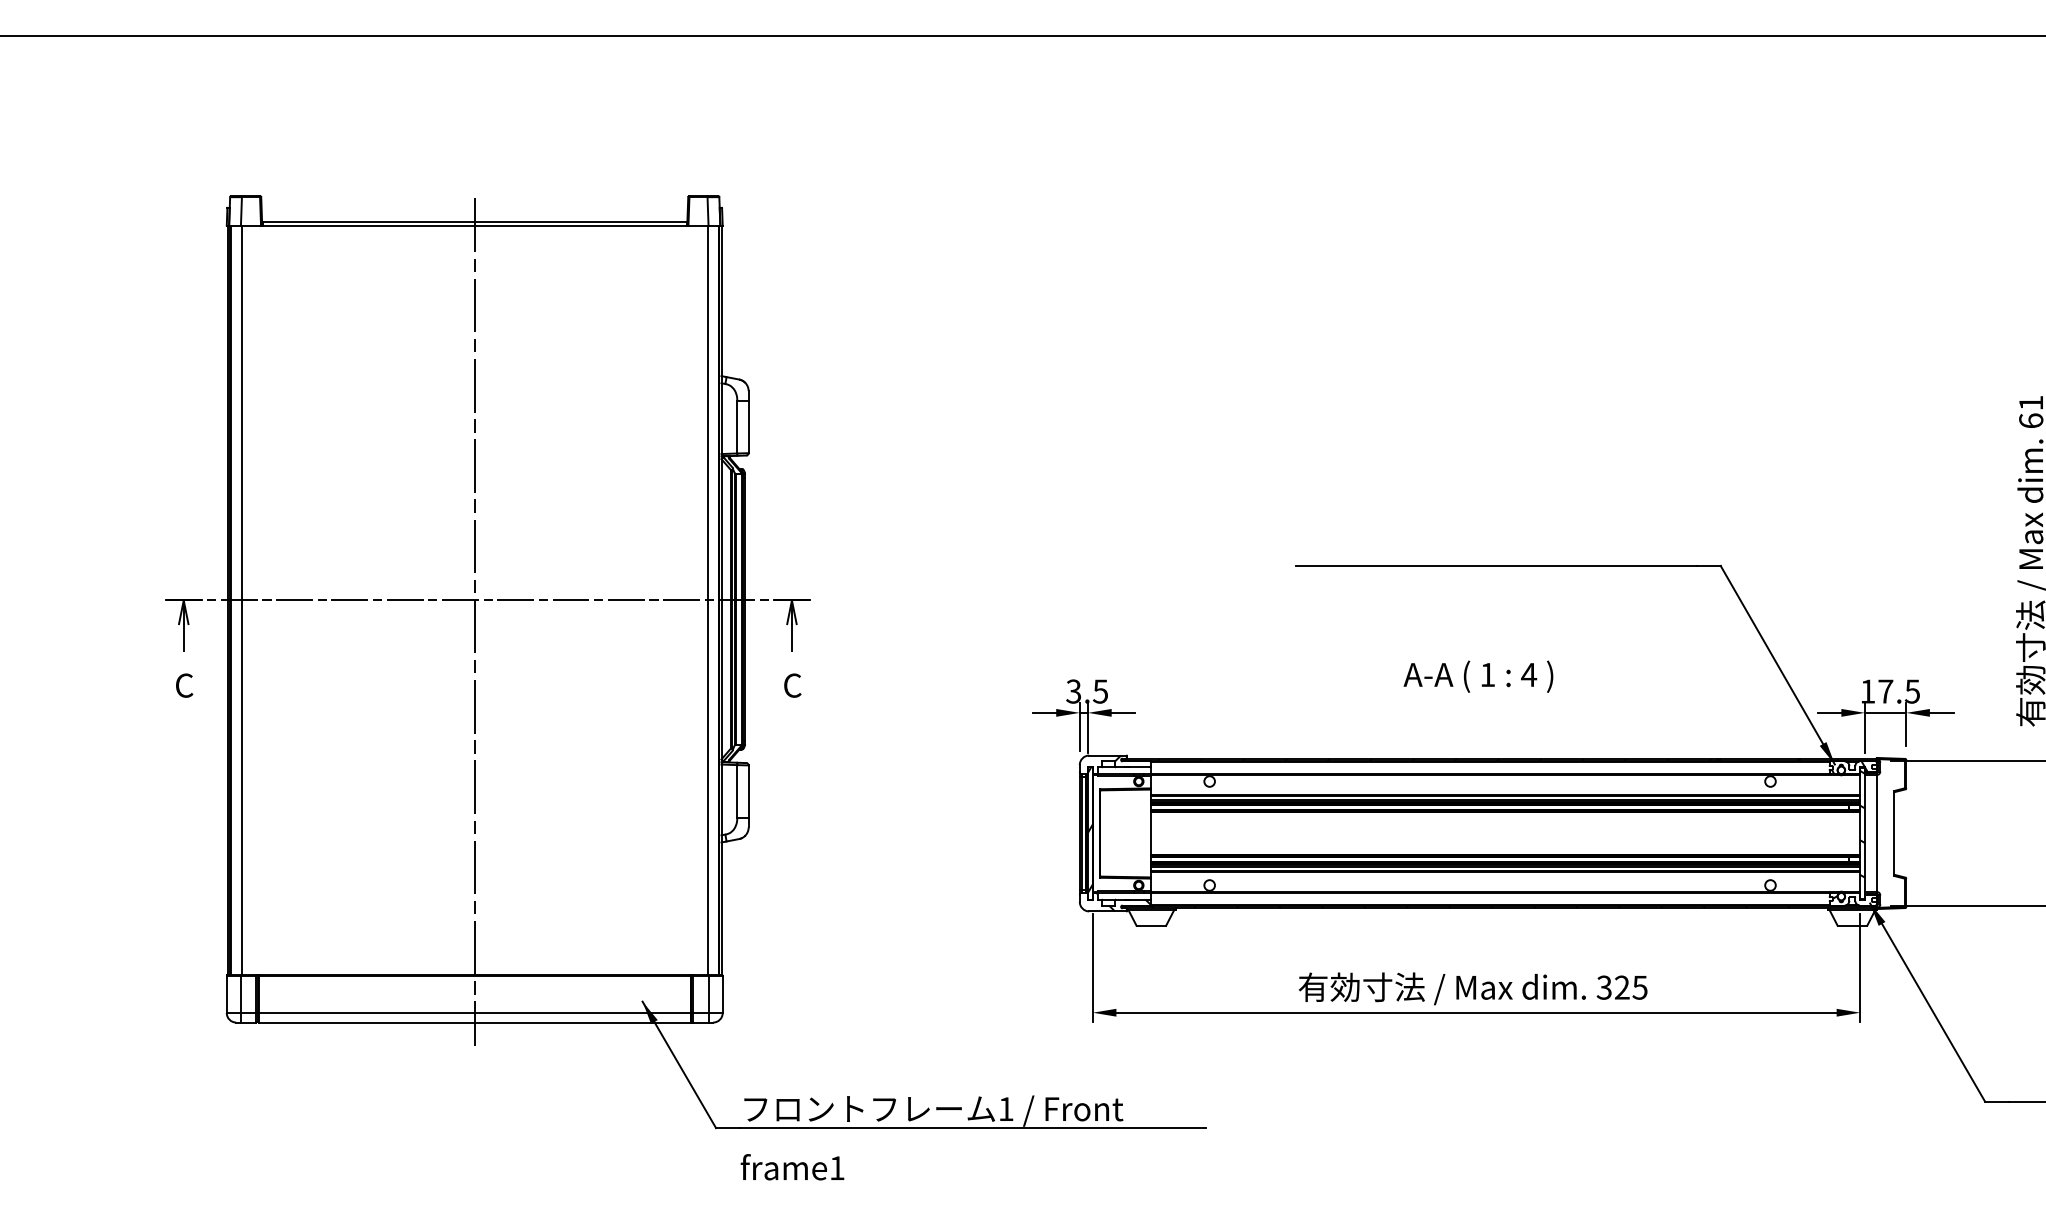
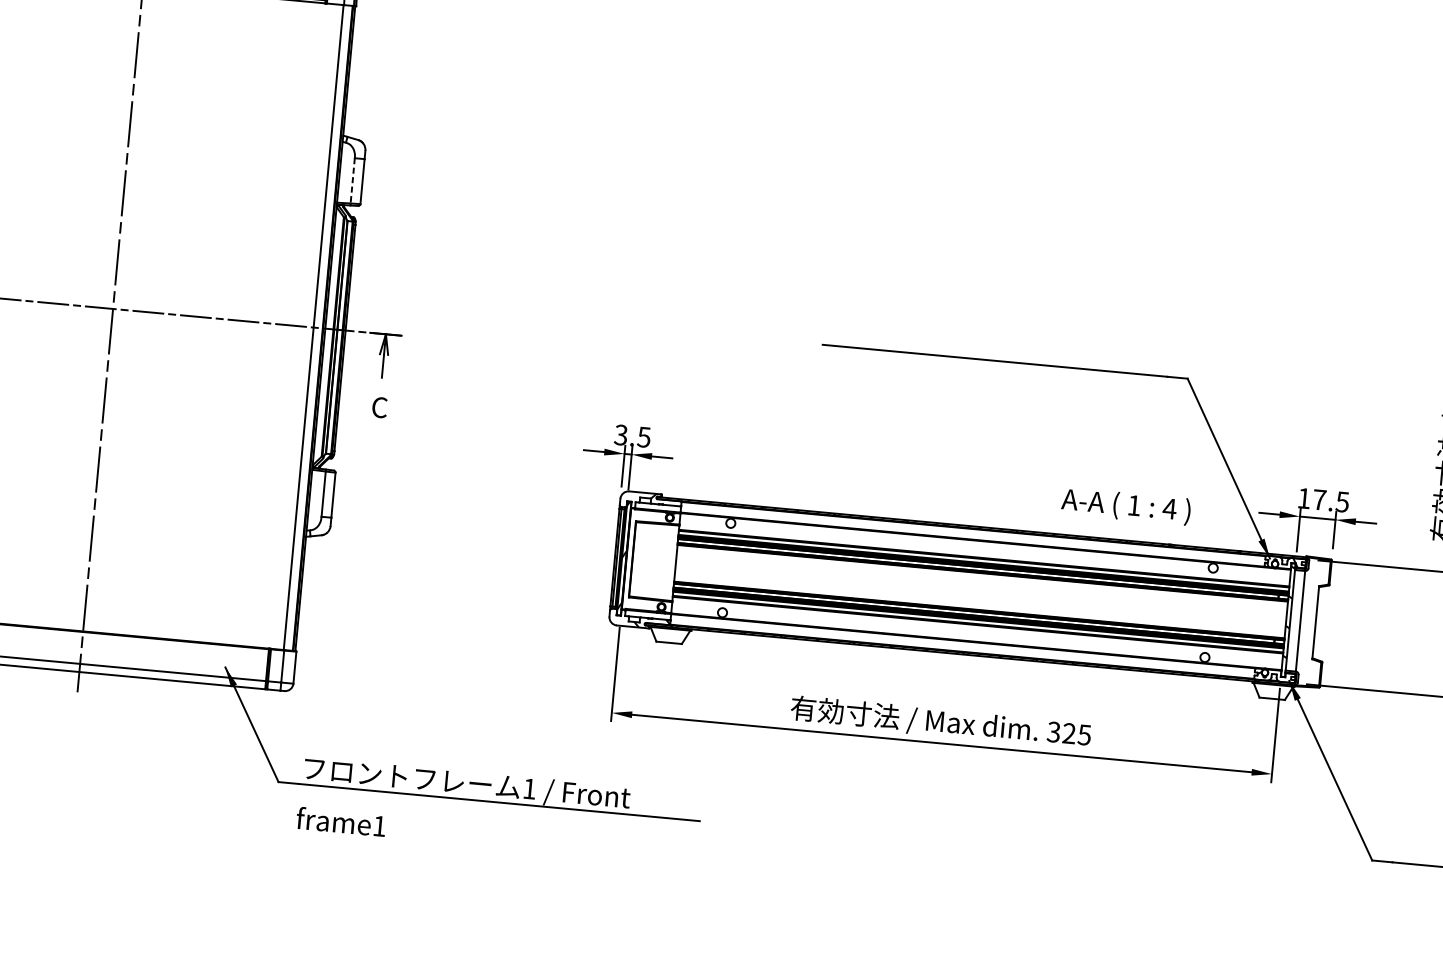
line: (737, 427) -> (352, 181), solid -> dashed
text: (1478, 676) -> (1126, 506), moved

